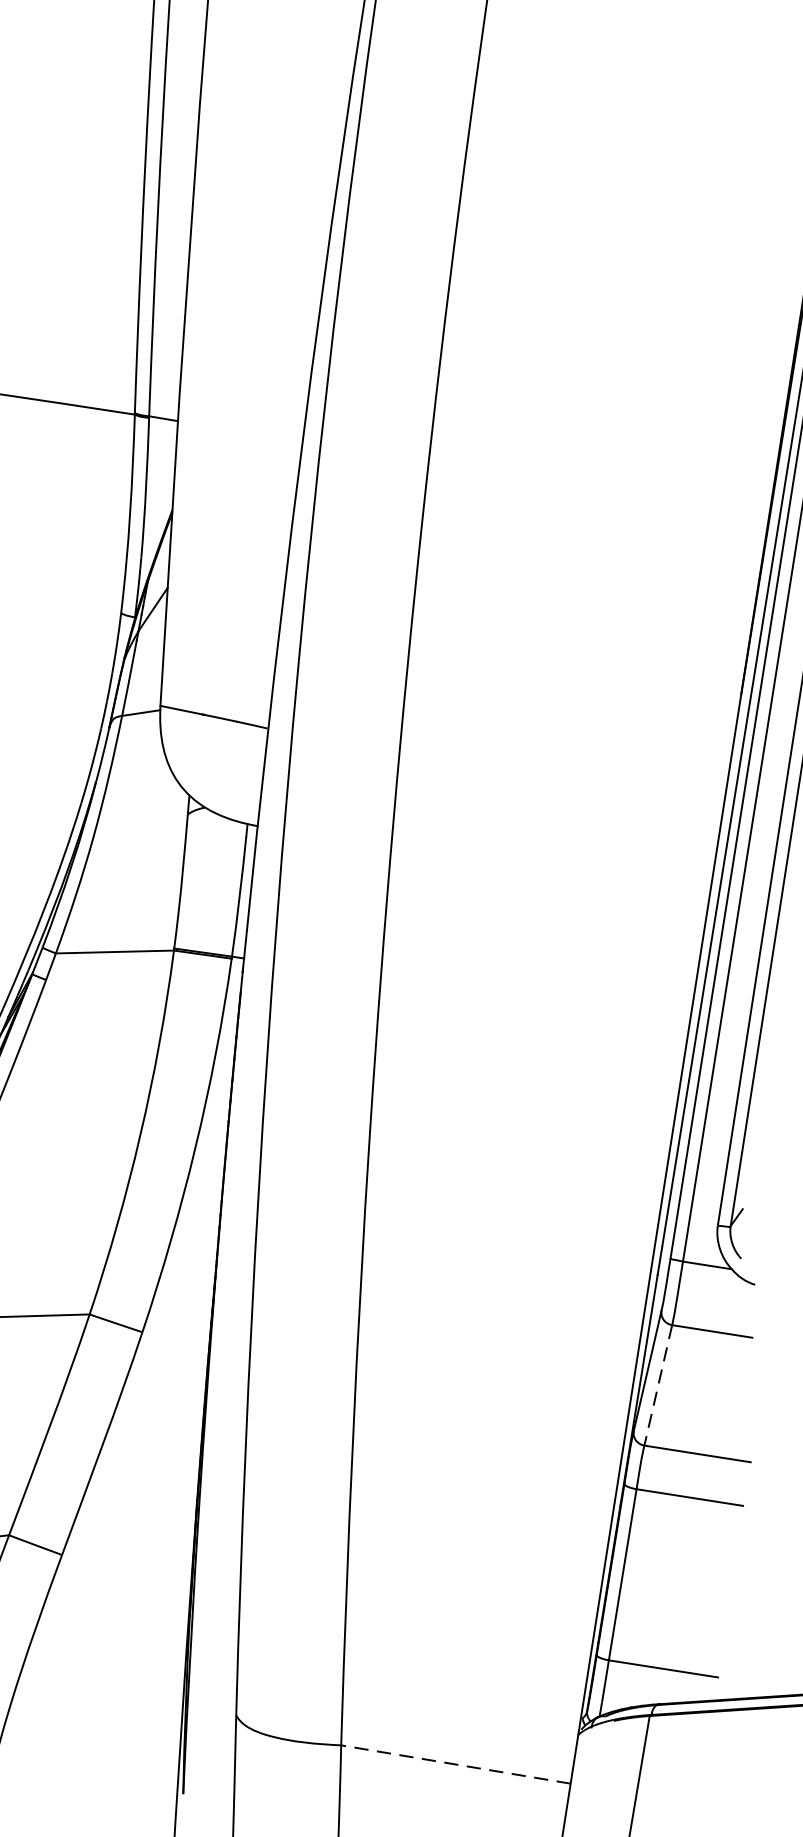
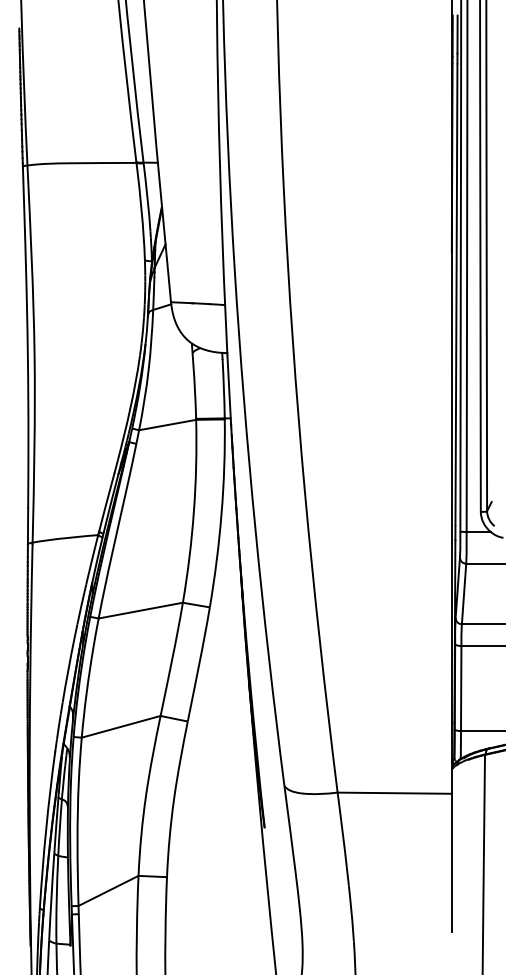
line: (658, 1386) -> (464, 594), dashed -> solid
line: (455, 1765) -> (394, 793), dashed -> solid

